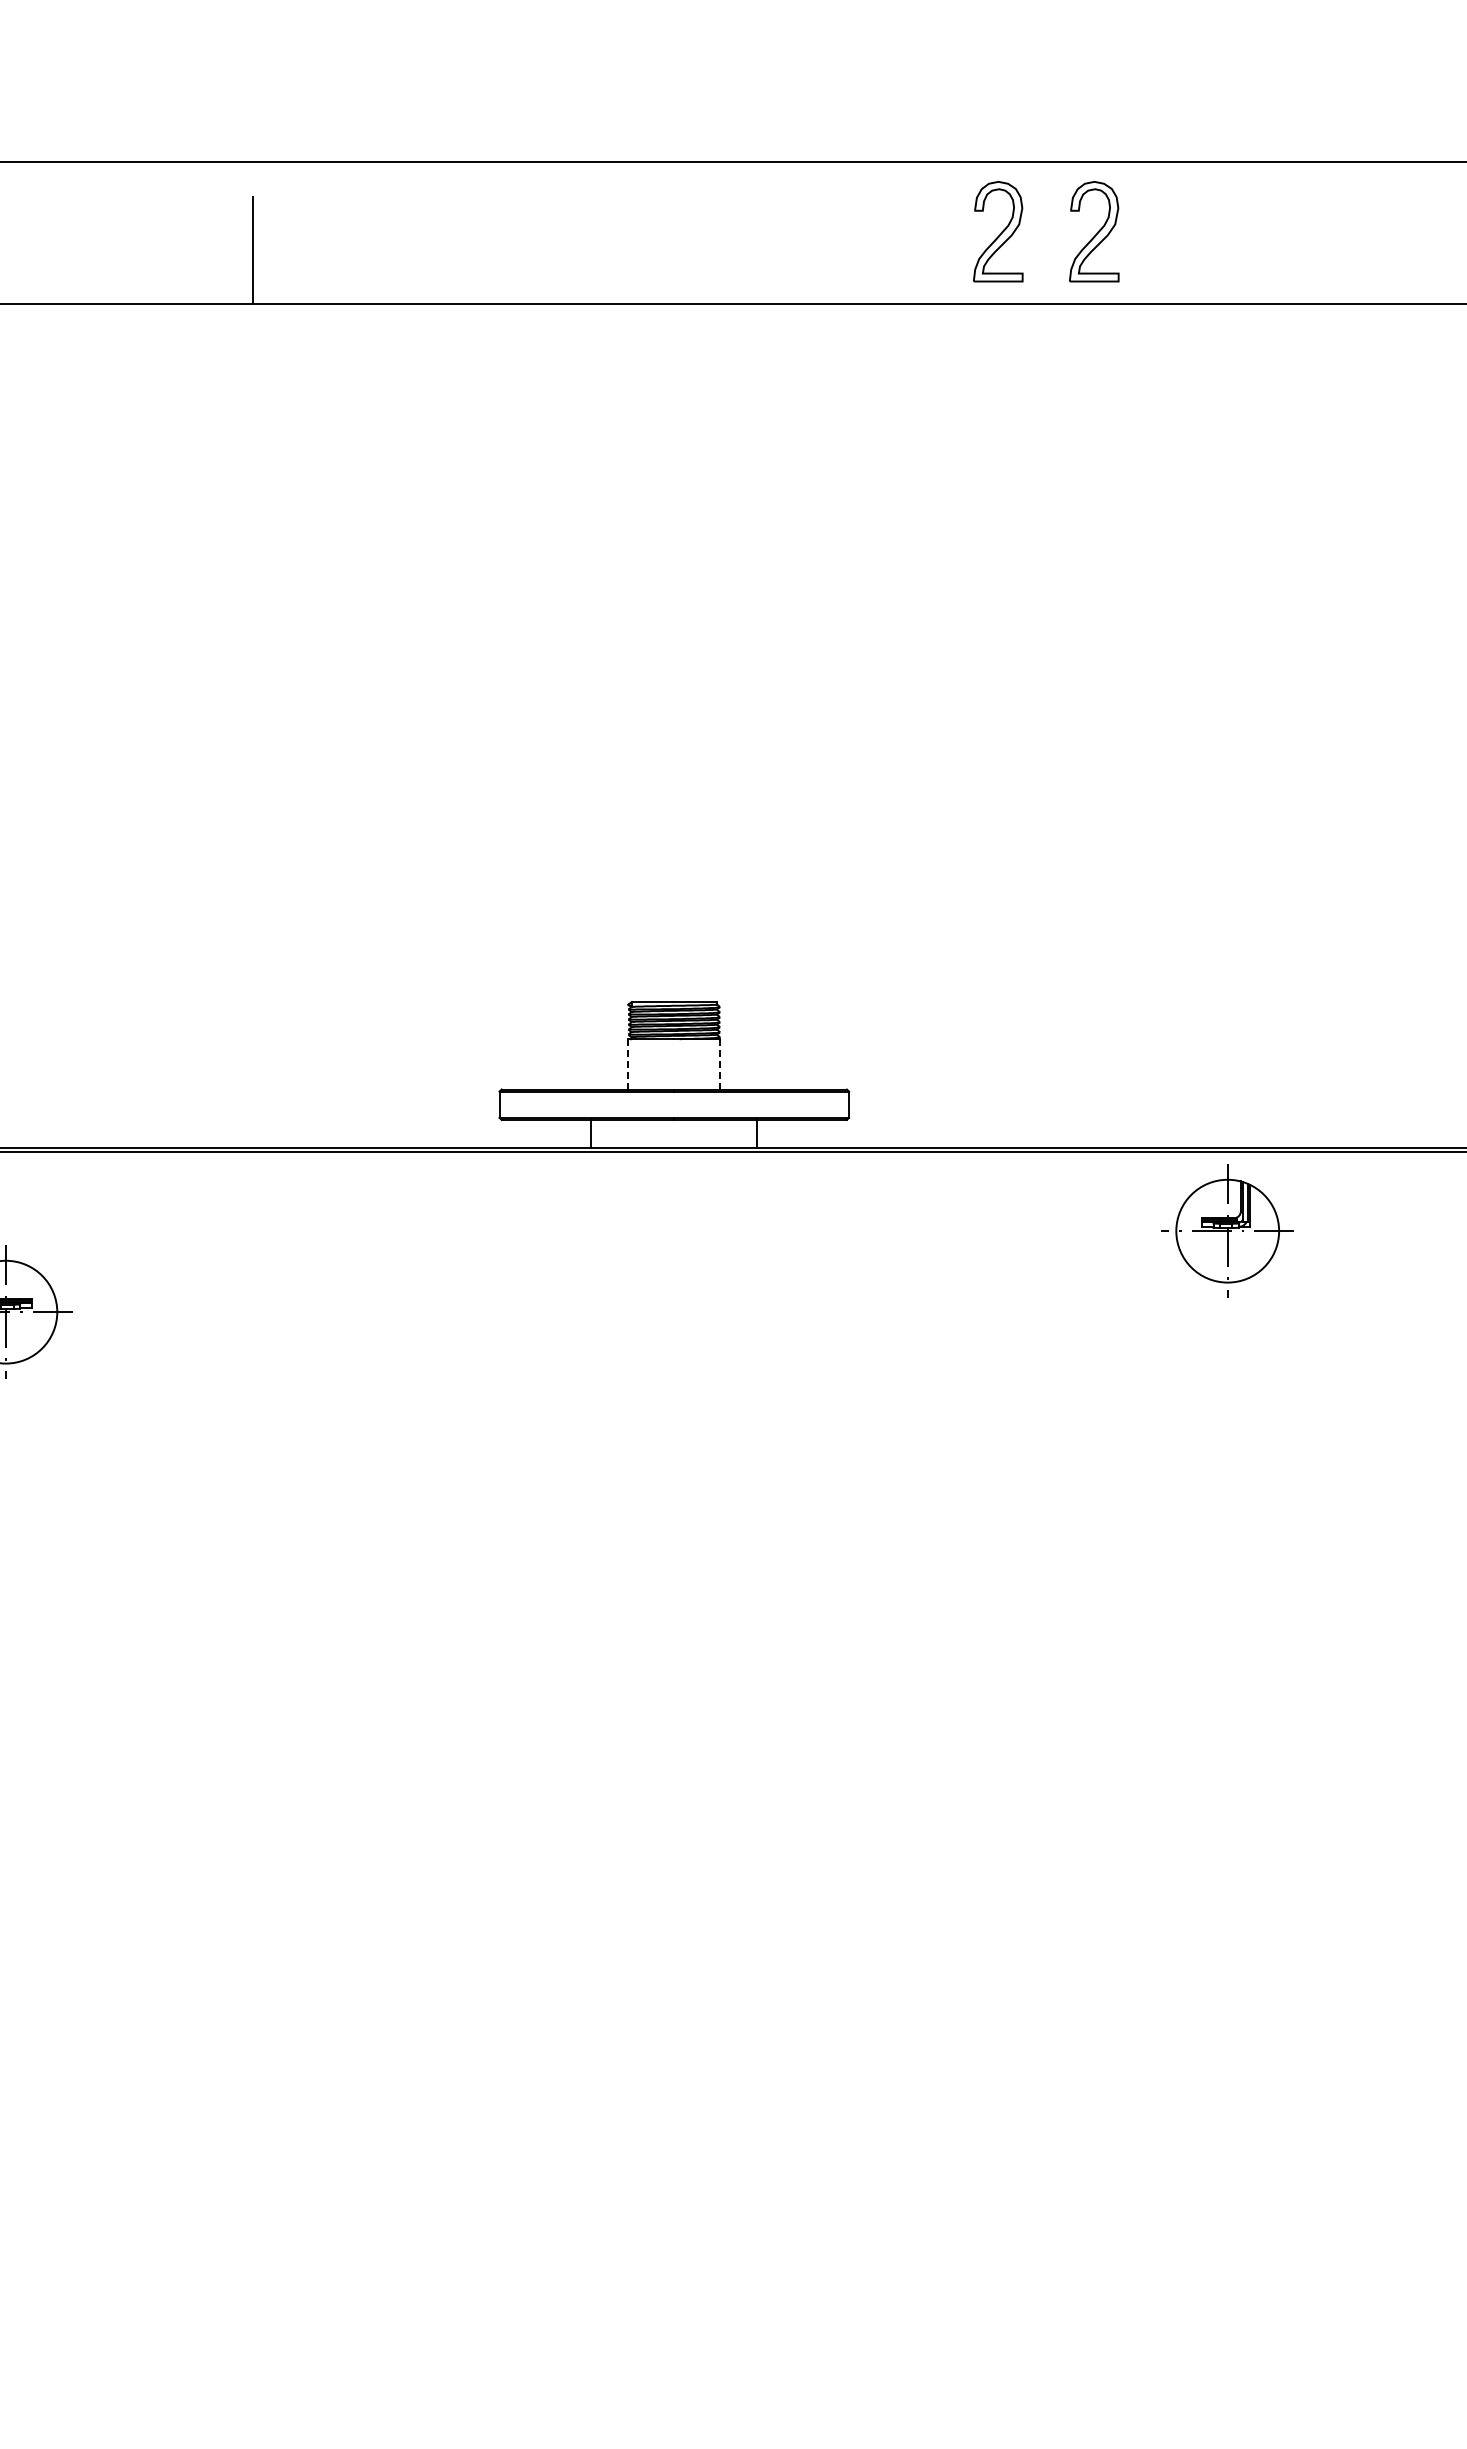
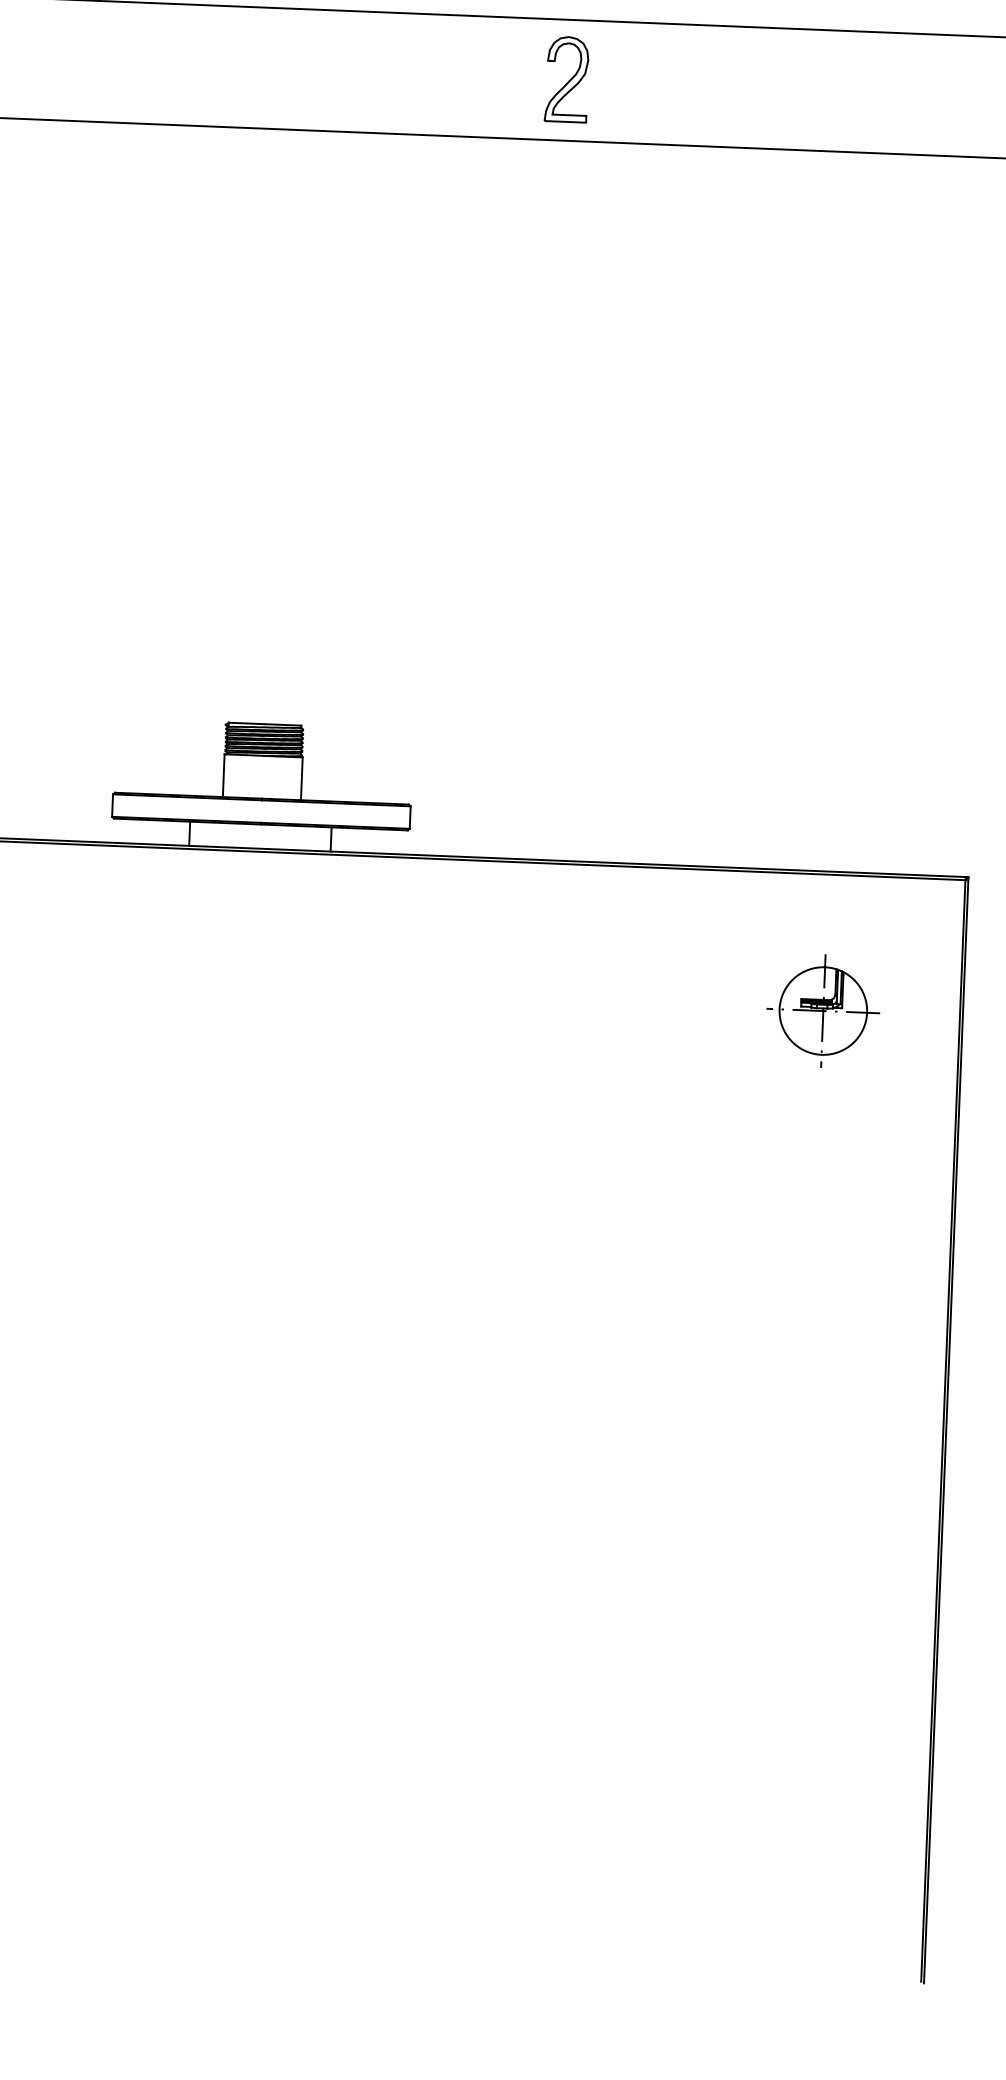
part: (1094, 231) -> (648, 82), removed
line: (628, 1063) -> (223, 774), dashed -> solid
line: (720, 1063) -> (302, 778), dashed -> solid
part: (1227, 1230) -> (823, 1010), moved

